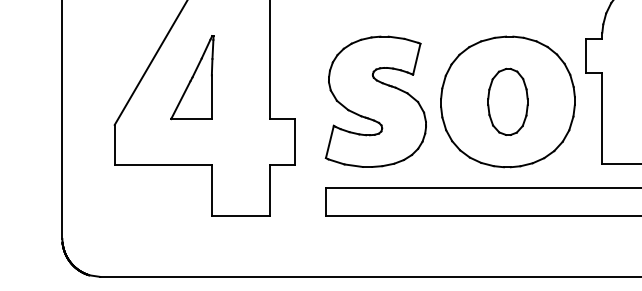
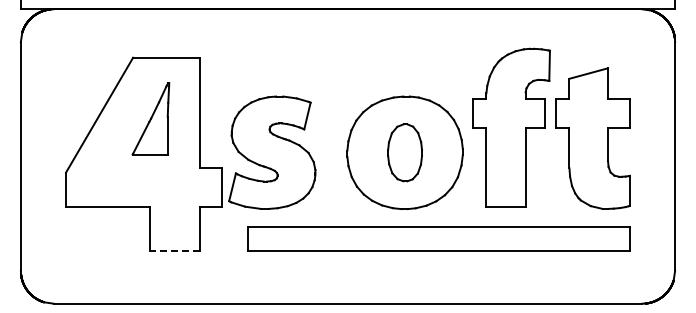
part: (191, 77) -> (150, 118), moved
part: (376, 101) -> (272, 152), moved
line: (240, 215) -> (174, 250), solid -> dashed

